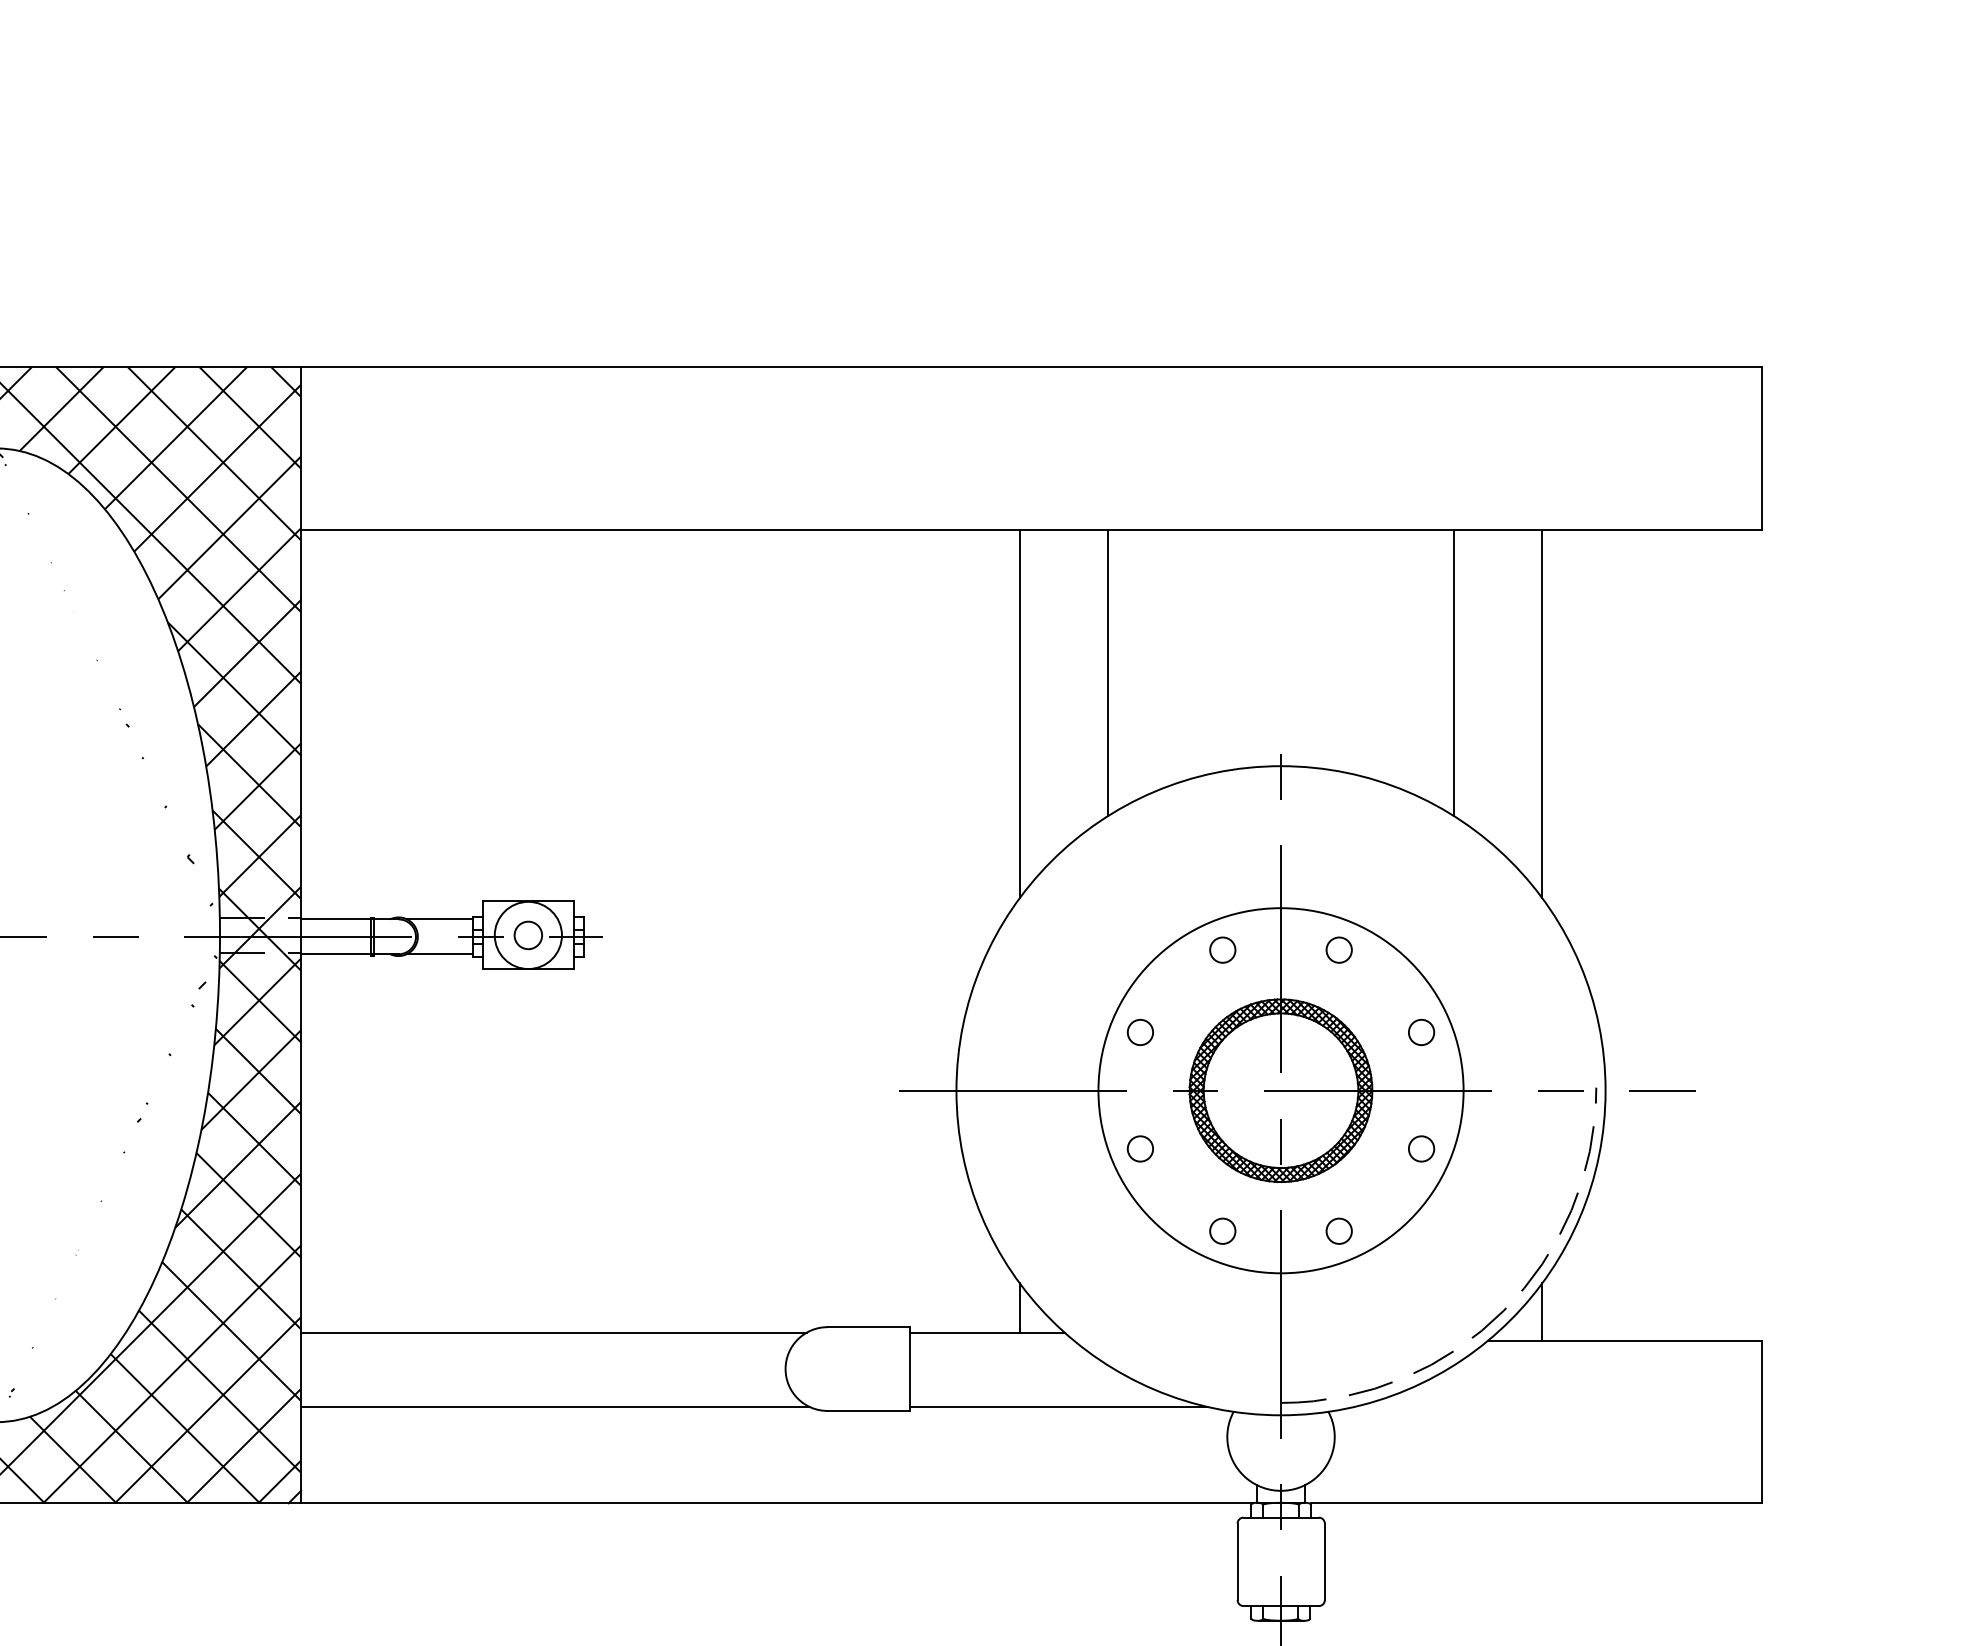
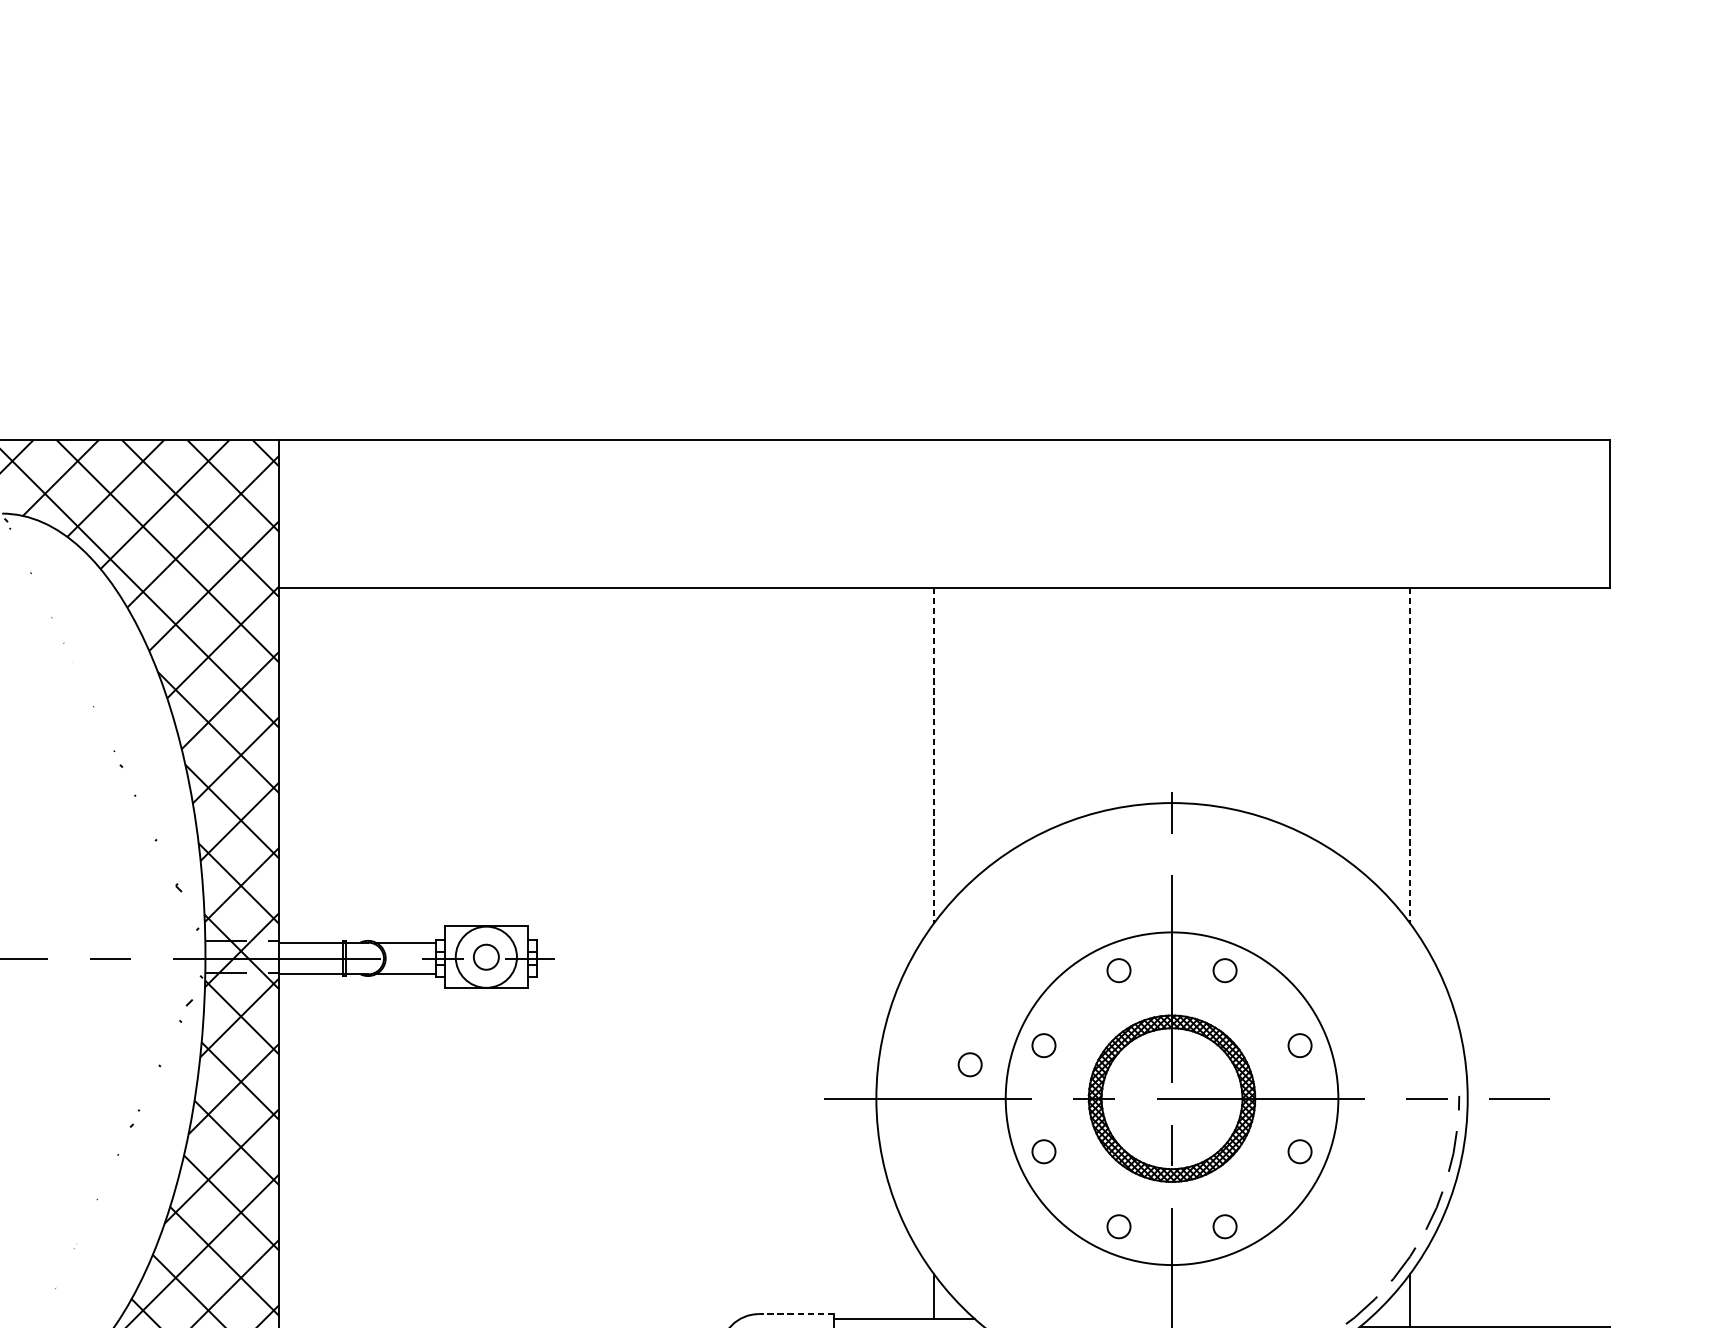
line: (1107, 672) -> (1013, 717), removed
line: (1454, 672) -> (1330, 717), removed
line: (1019, 714) -> (933, 755), solid -> dashed
line: (1542, 714) -> (1410, 755), solid -> dashed
circle: (1058, 1052) -> (969, 1063), added
line: (868, 1327) -> (796, 1314), solid -> dashed
line: (553, 1332) -> (509, 1318), removed

